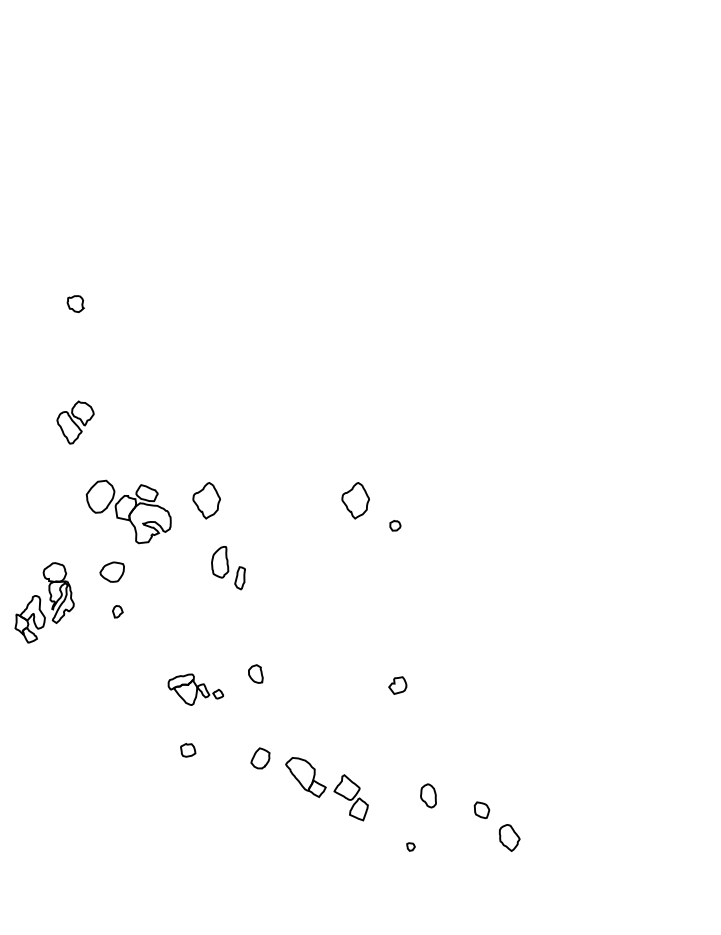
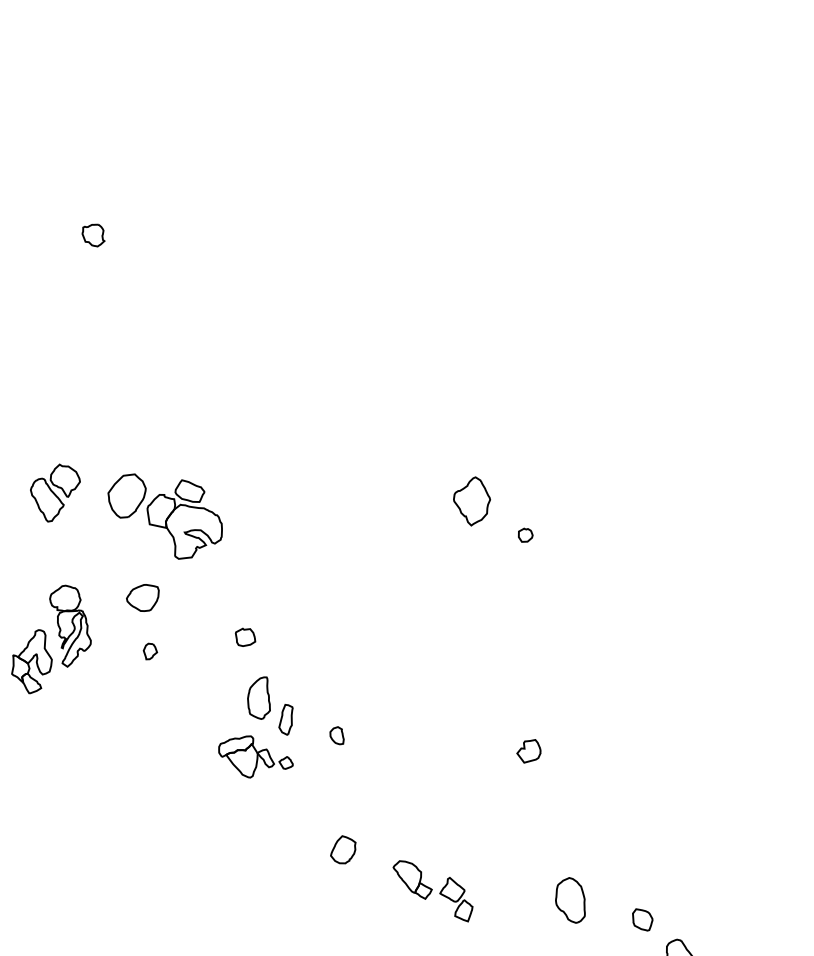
part: (75, 422) -> (55, 492), moved
part: (206, 500) -> (270, 501), removed
part: (228, 568) -> (270, 706), moved
part: (255, 673) -> (336, 734), size x0.71
part: (188, 750) -> (245, 637), moved
part: (326, 788) -> (432, 890), size x0.71
part: (428, 795) -> (570, 899), size x1.43

